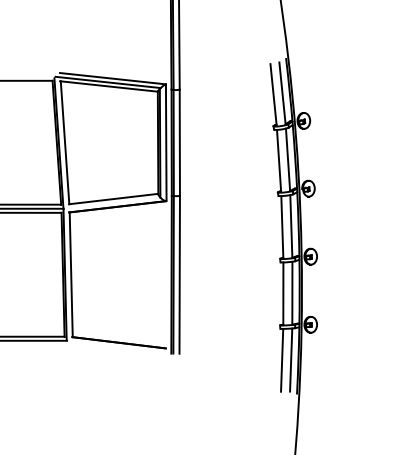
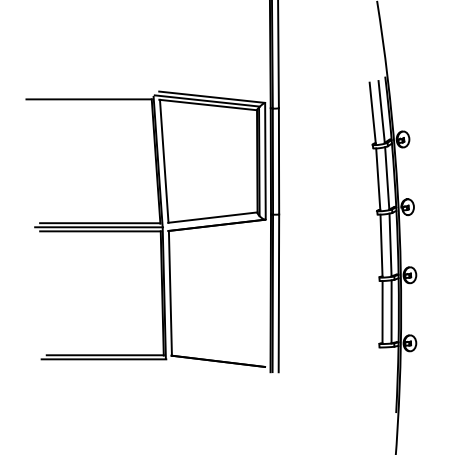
line: (282, 359) -> (381, 378), removed
line: (291, 359) -> (390, 378), removed

